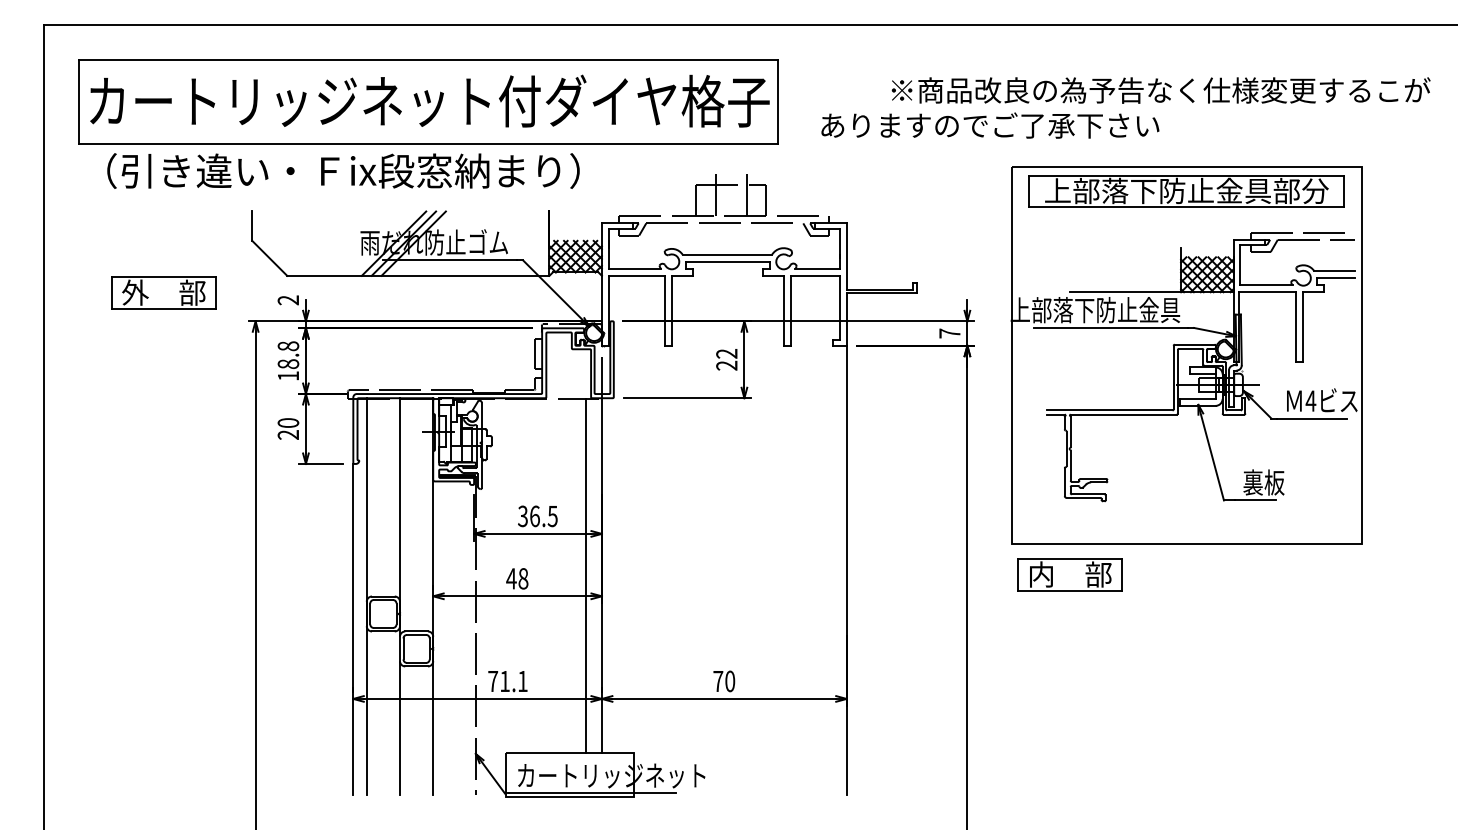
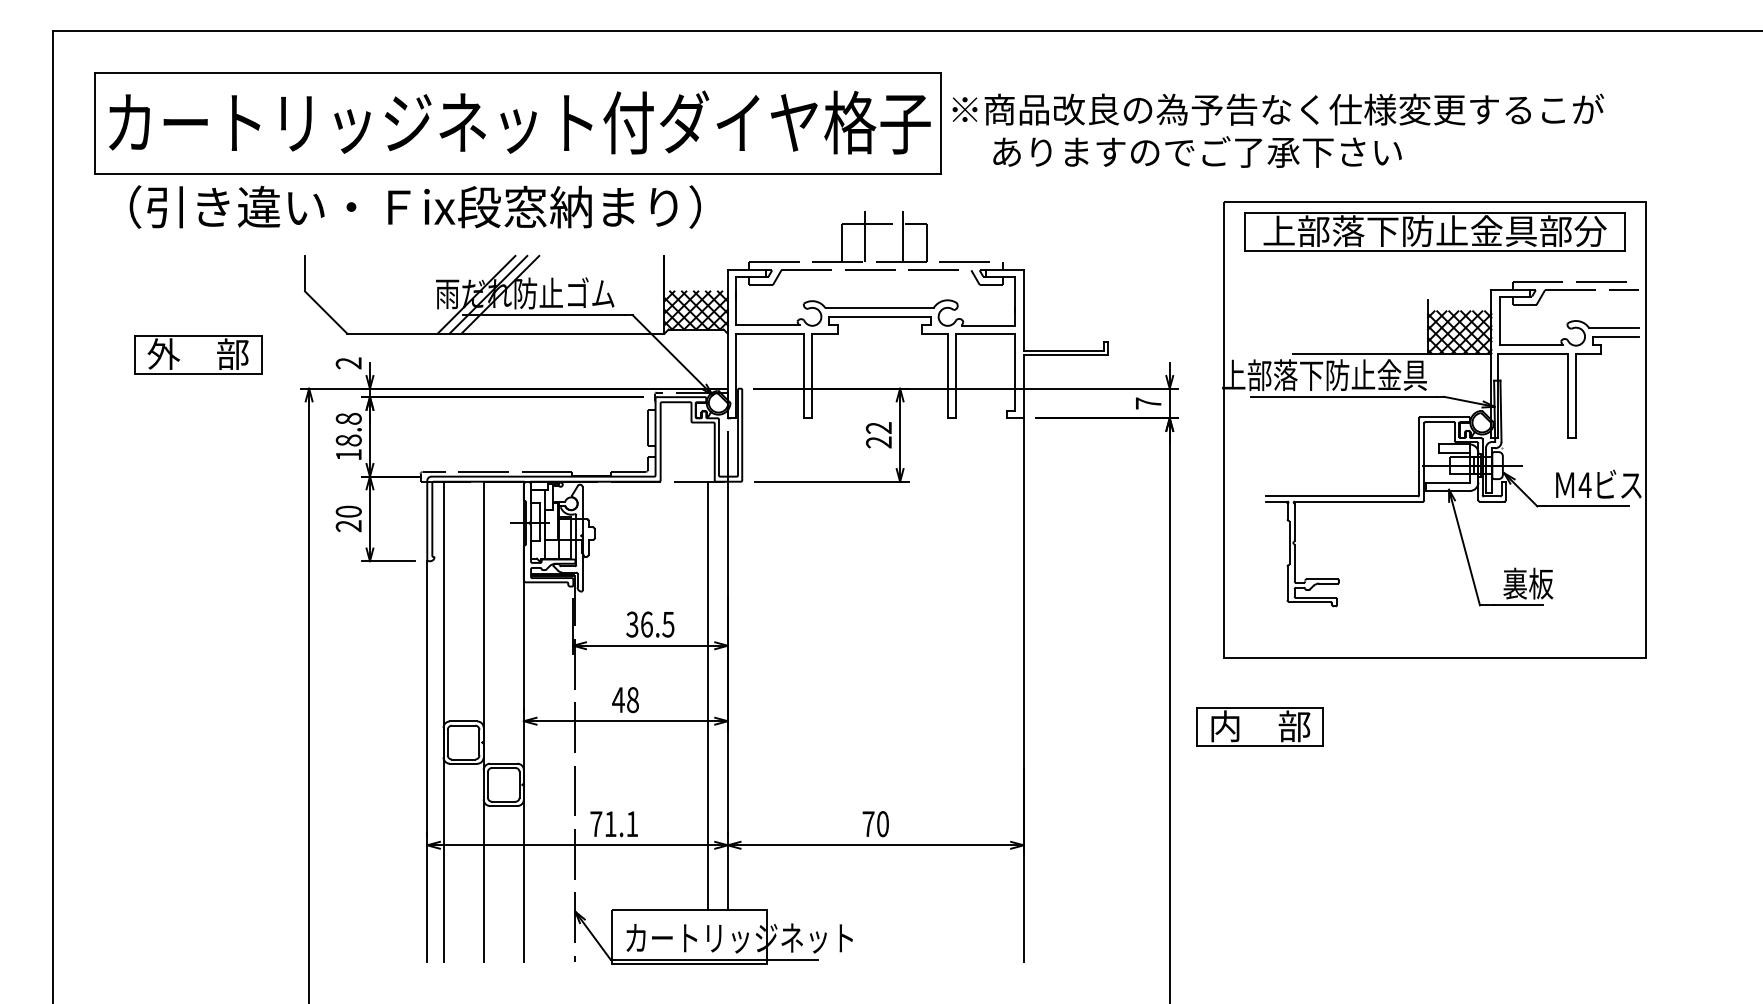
text: (1160, 90) -> (1277, 109), moved
part: (1069, 574) -> (1259, 726), moved

